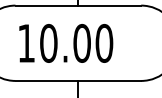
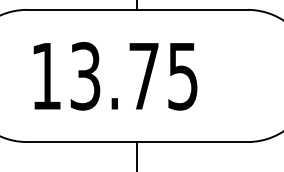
text: (76, 42) -> (134, 74), 10.00 -> 13.75

